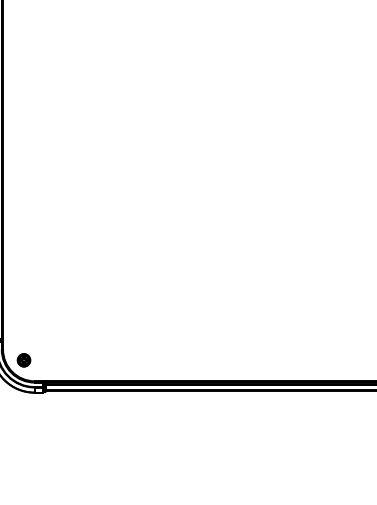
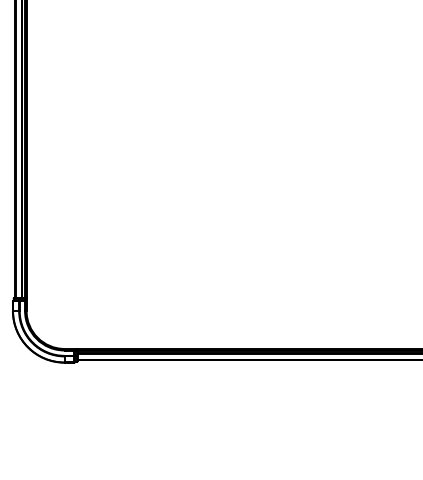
part: (23, 360) -> (51, 324), removed

